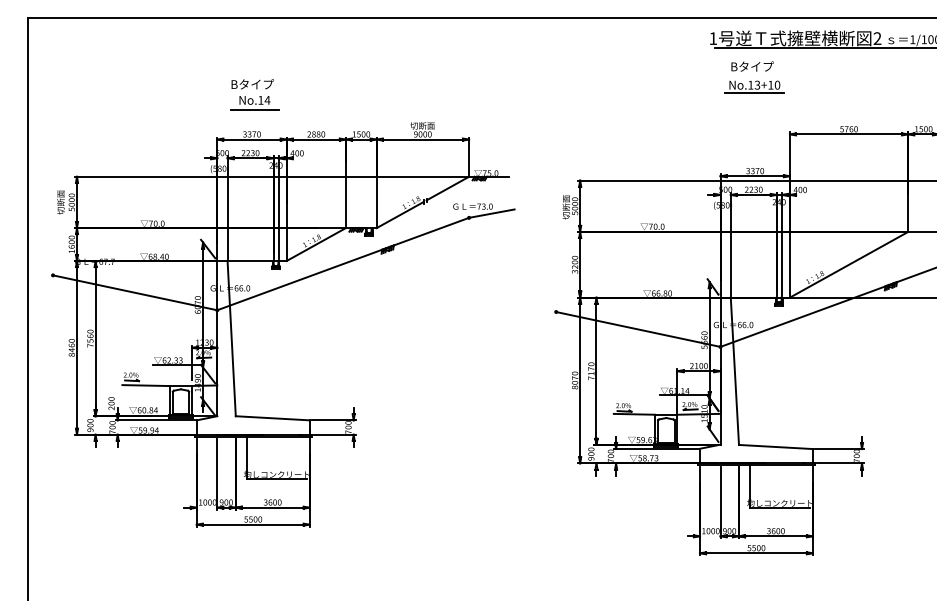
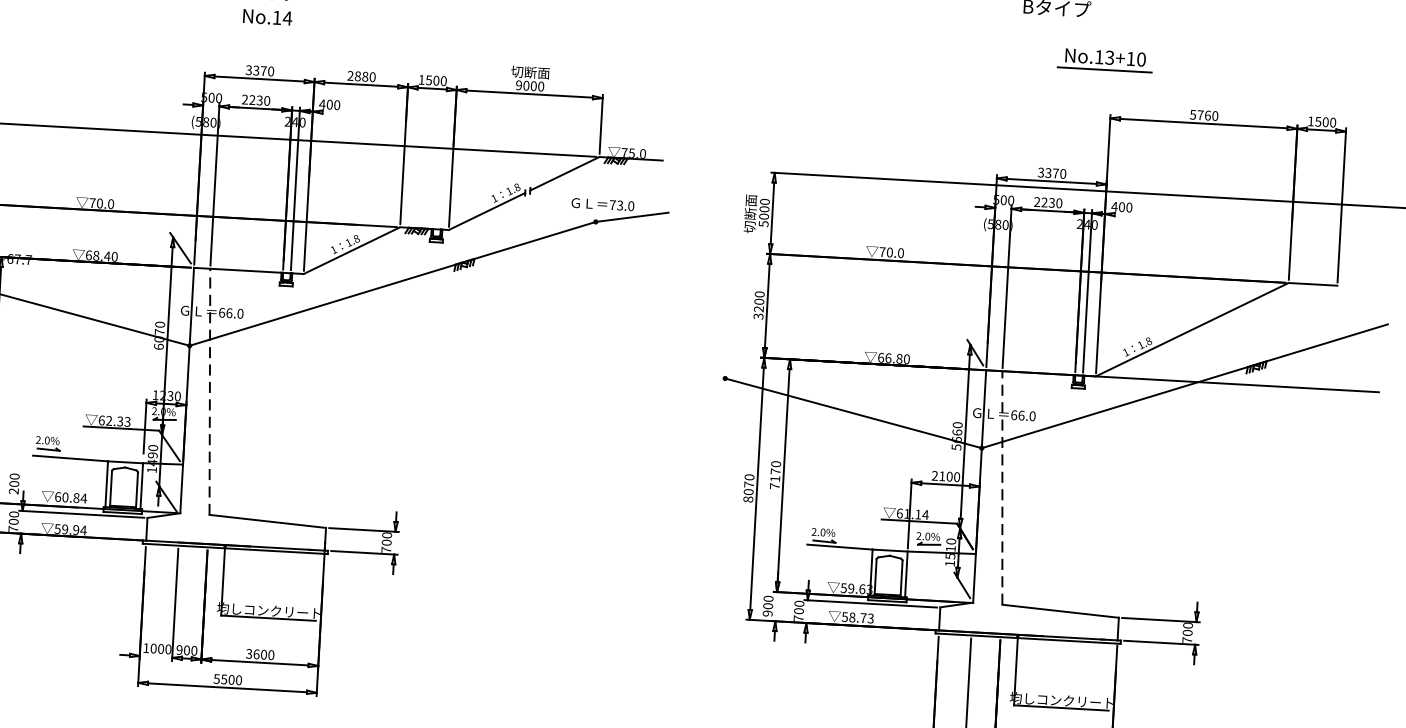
part: (754, 86) -> (1104, 59), moved
line: (254, 110) -> (266, 33), removed
line: (231, 338) -> (209, 391), solid -> dashed
line: (734, 371) -> (1001, 488), solid -> dashed

